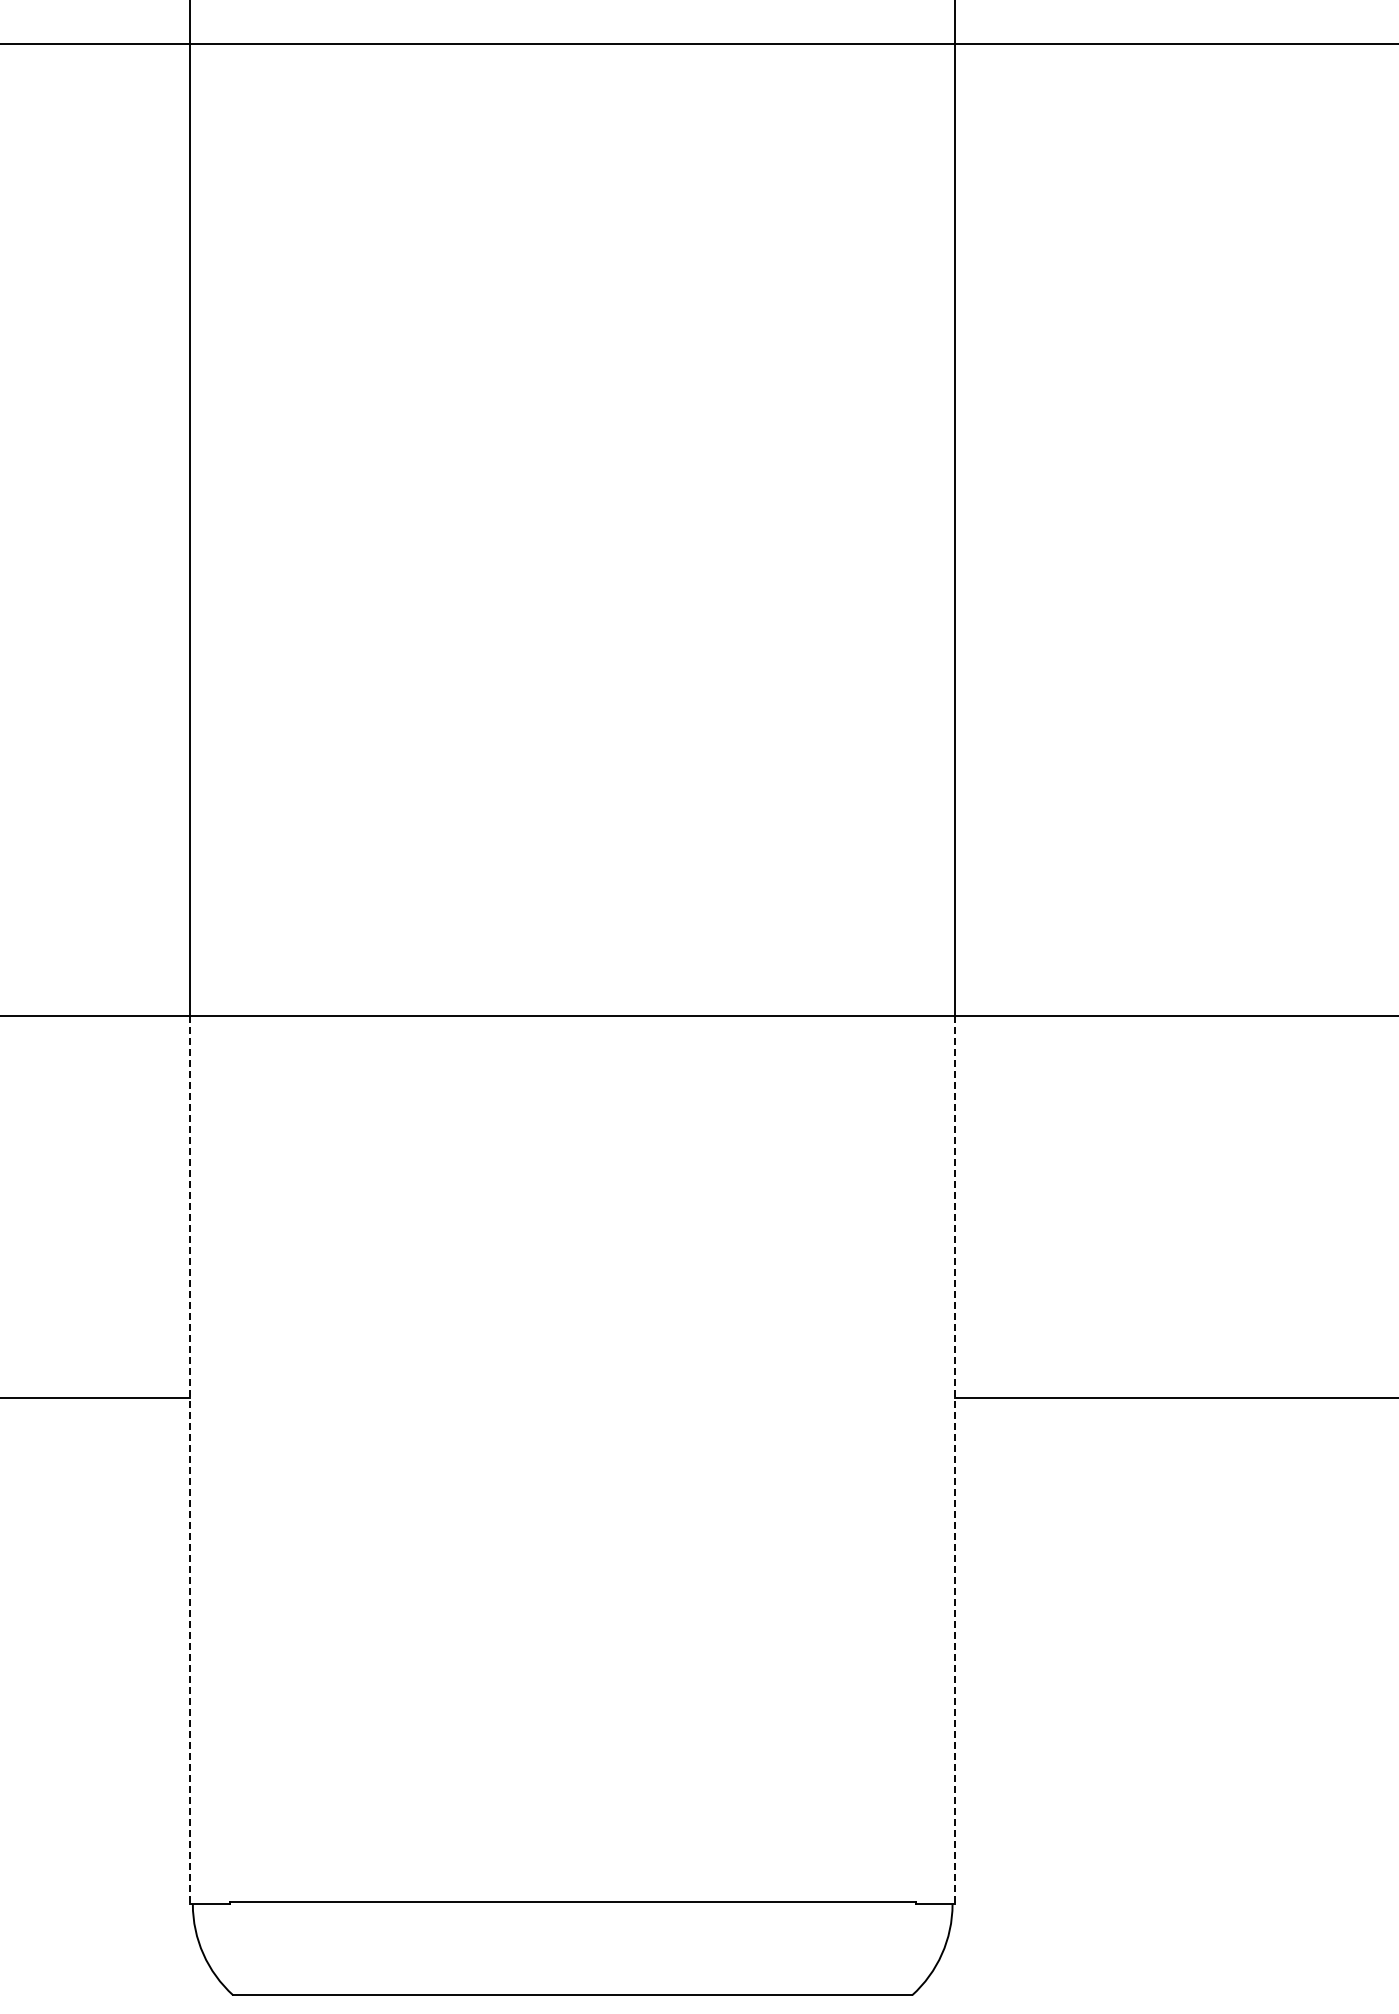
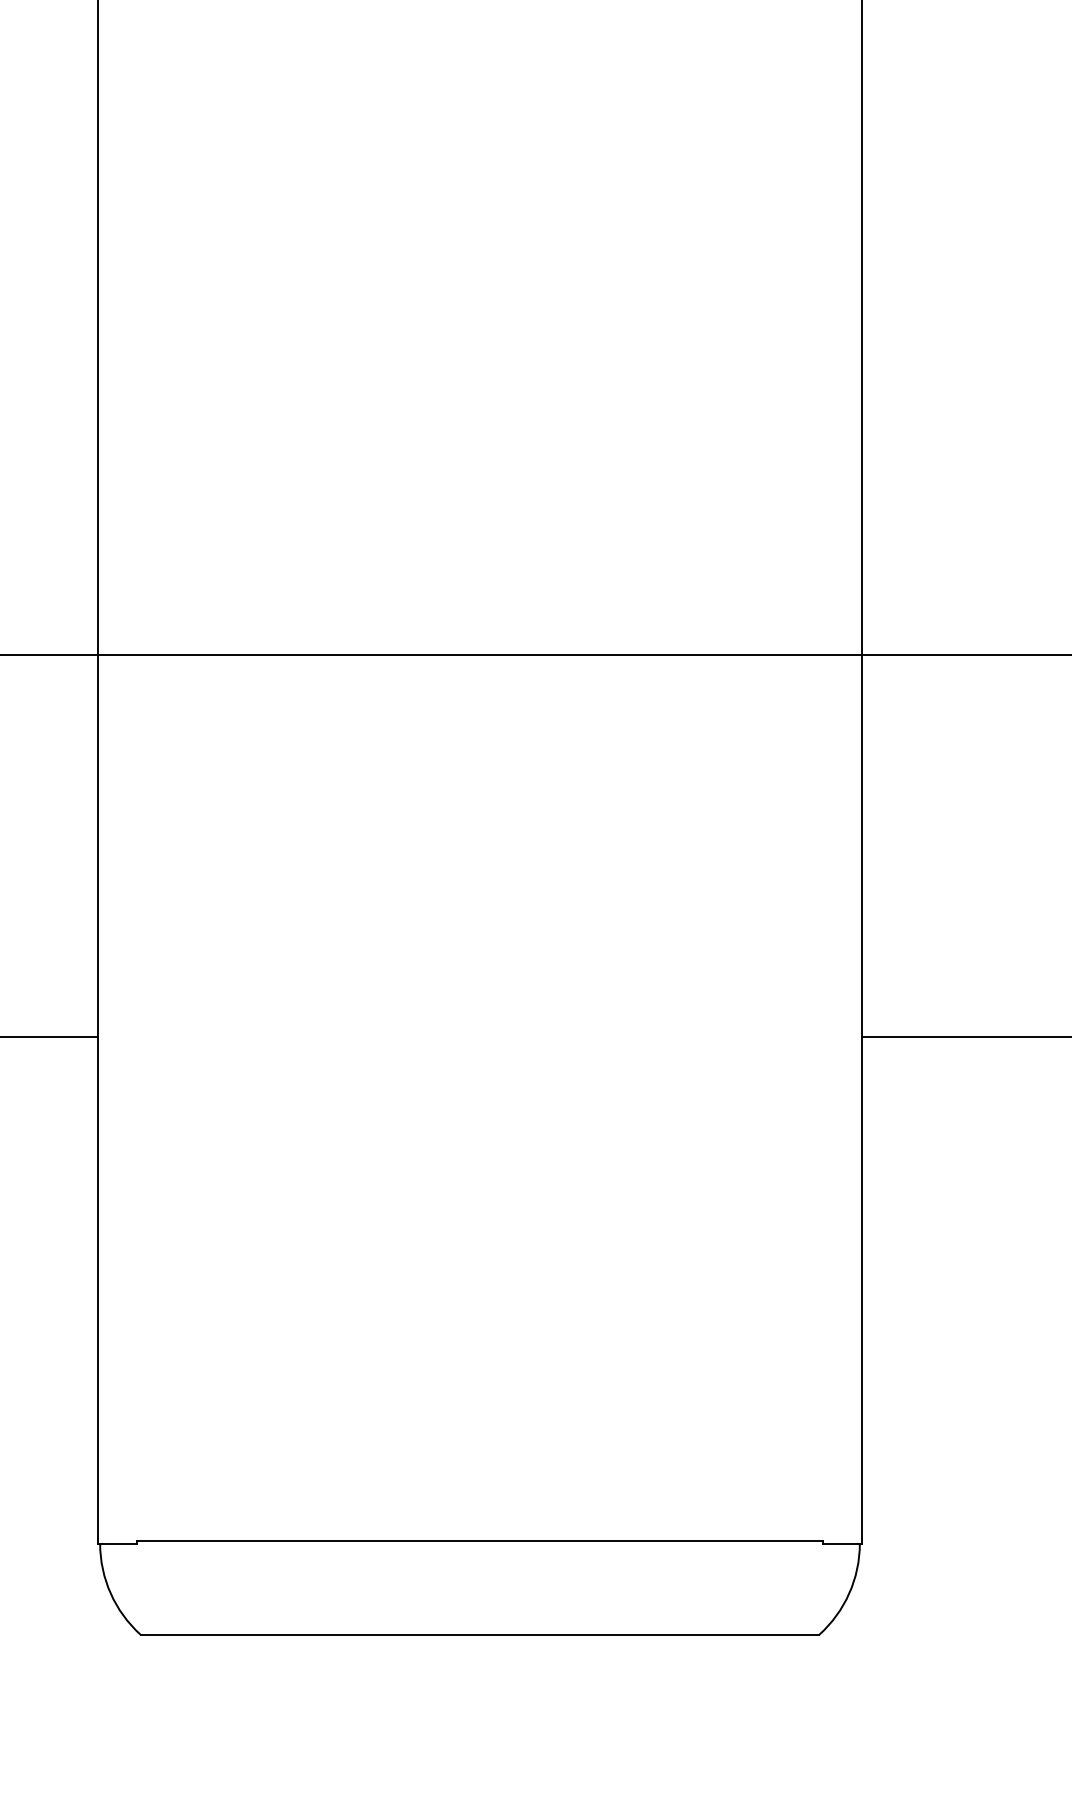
line: (190, 1460) -> (97, 1099), dashed -> solid
line: (955, 1460) -> (862, 1099), dashed -> solid

